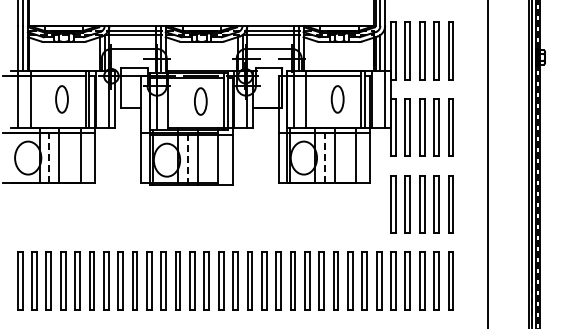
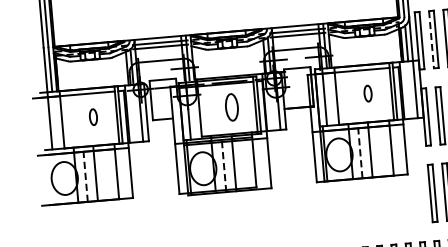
line: (405, 51) -> (431, 40), solid -> dashed
part: (61, 99) -> (92, 117), size x0.6
part: (337, 99) -> (367, 93), size x0.6

